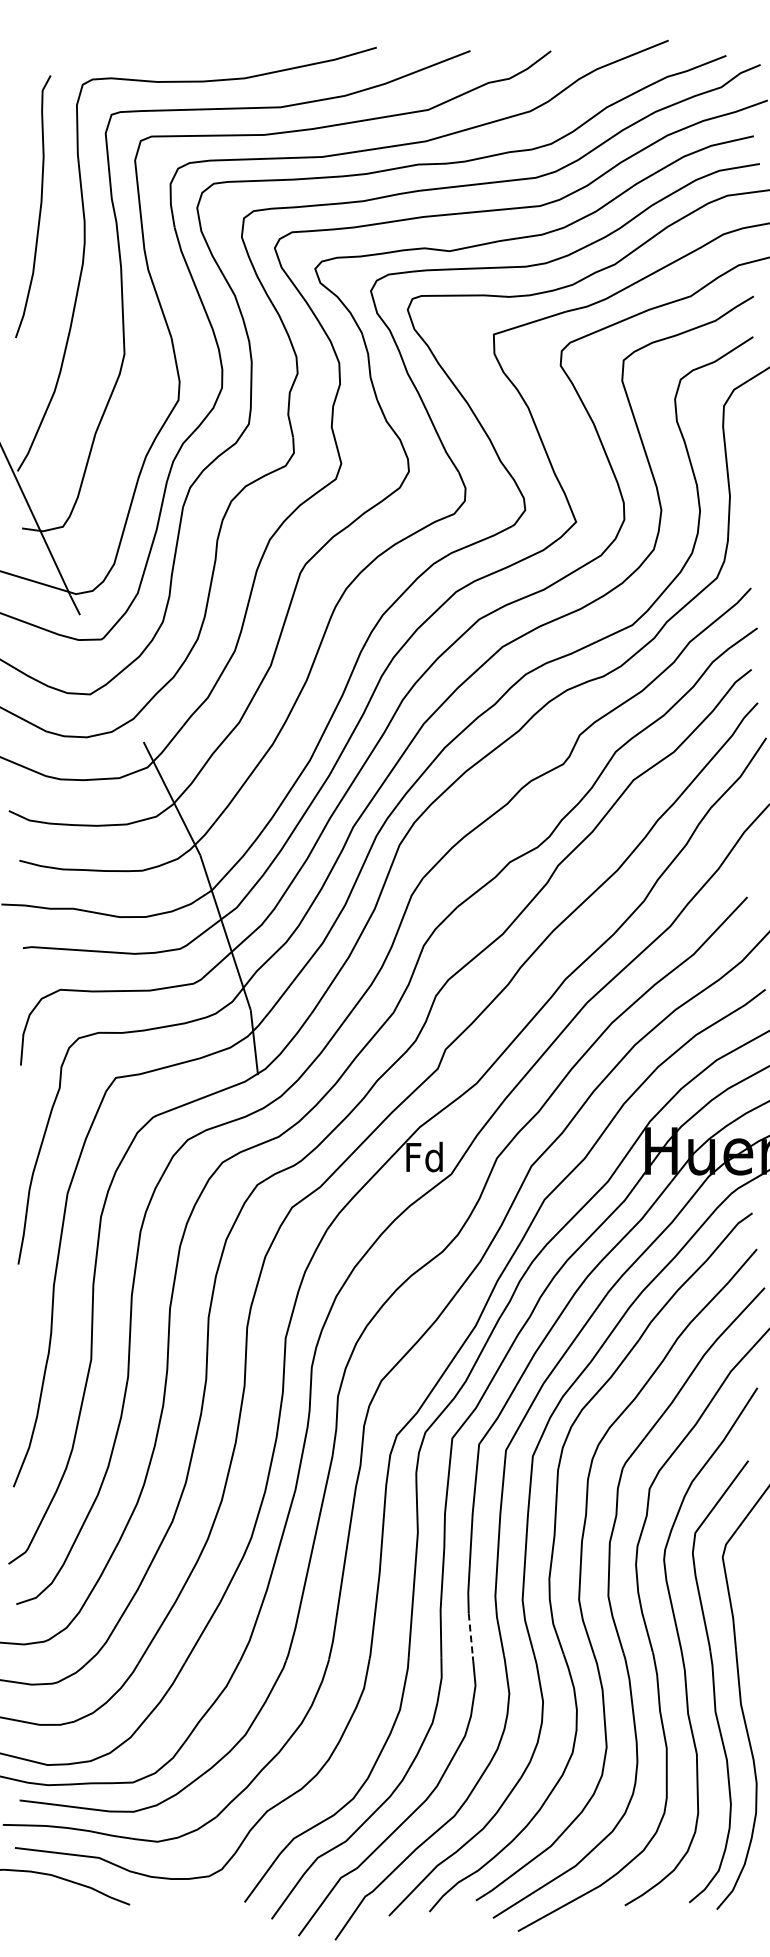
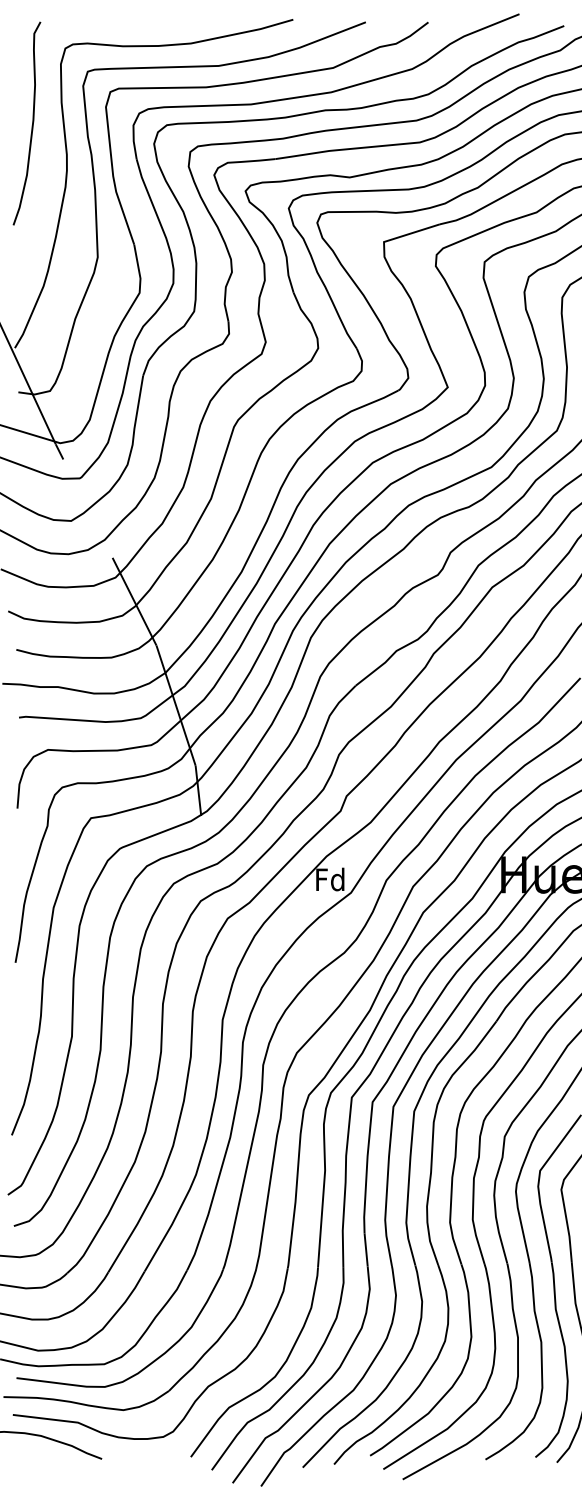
curve: (39, 208) -> (31, 124), moved
line: (470, 1635) -> (365, 1250), dashed -> solid

